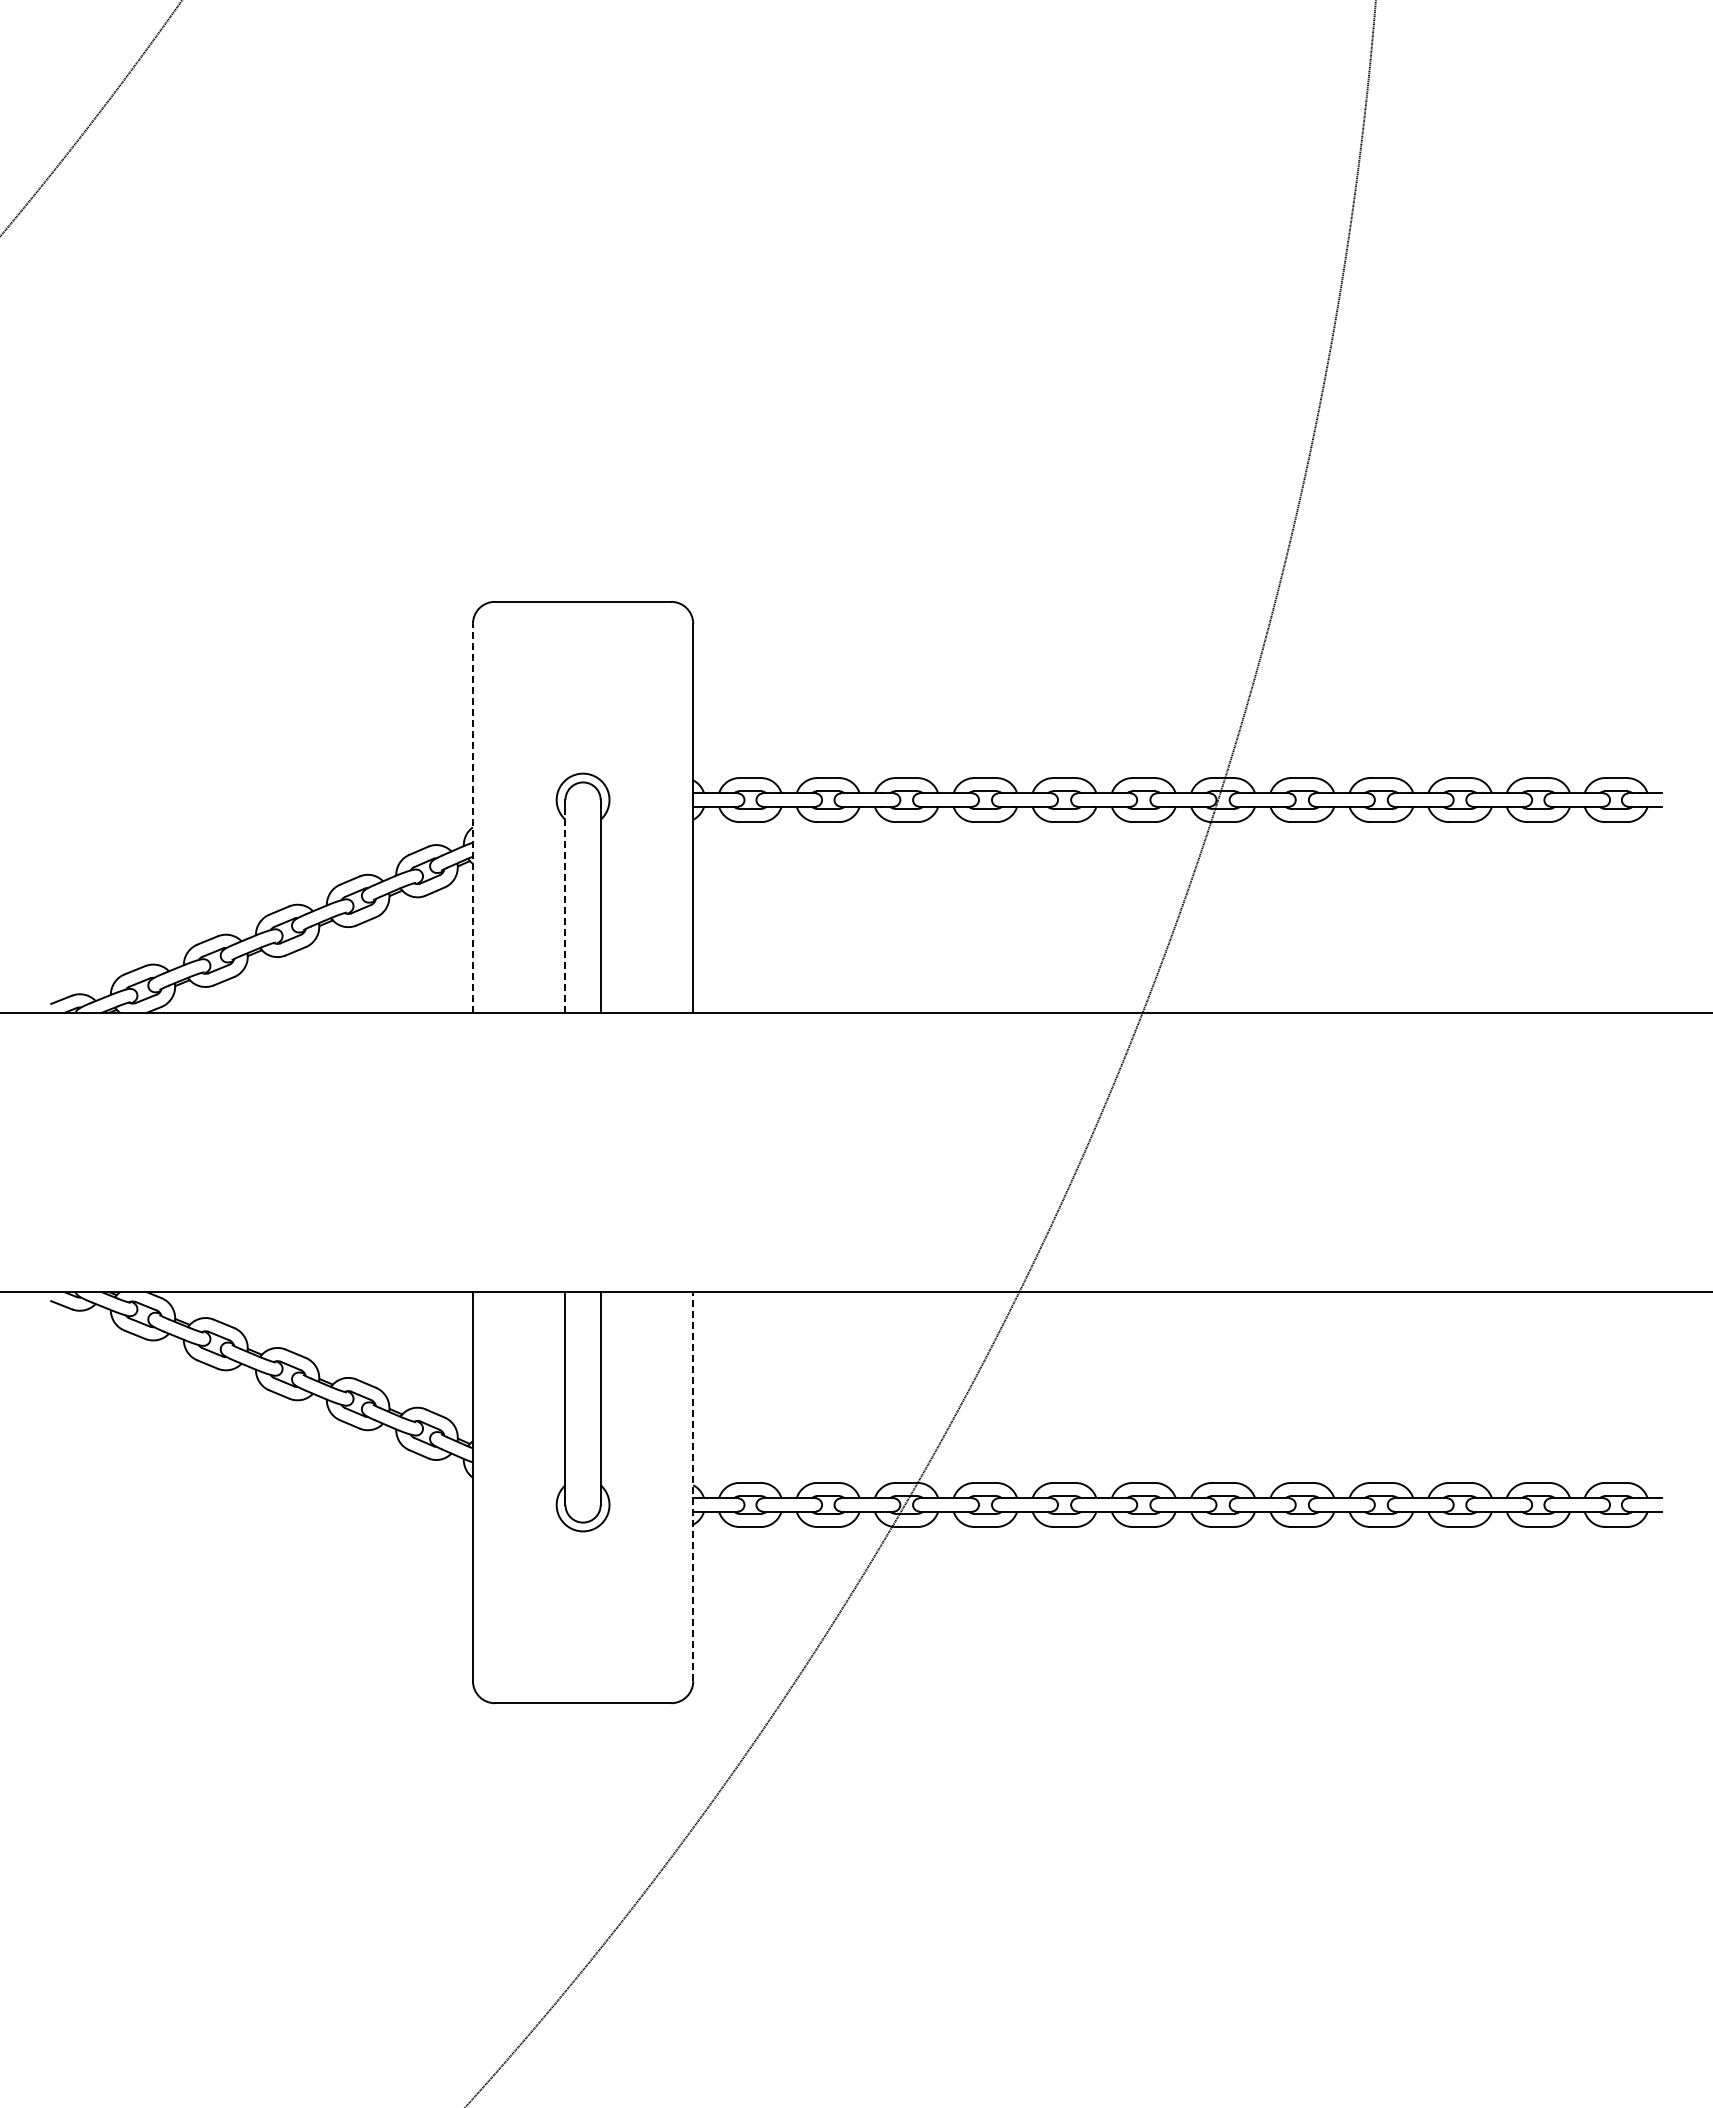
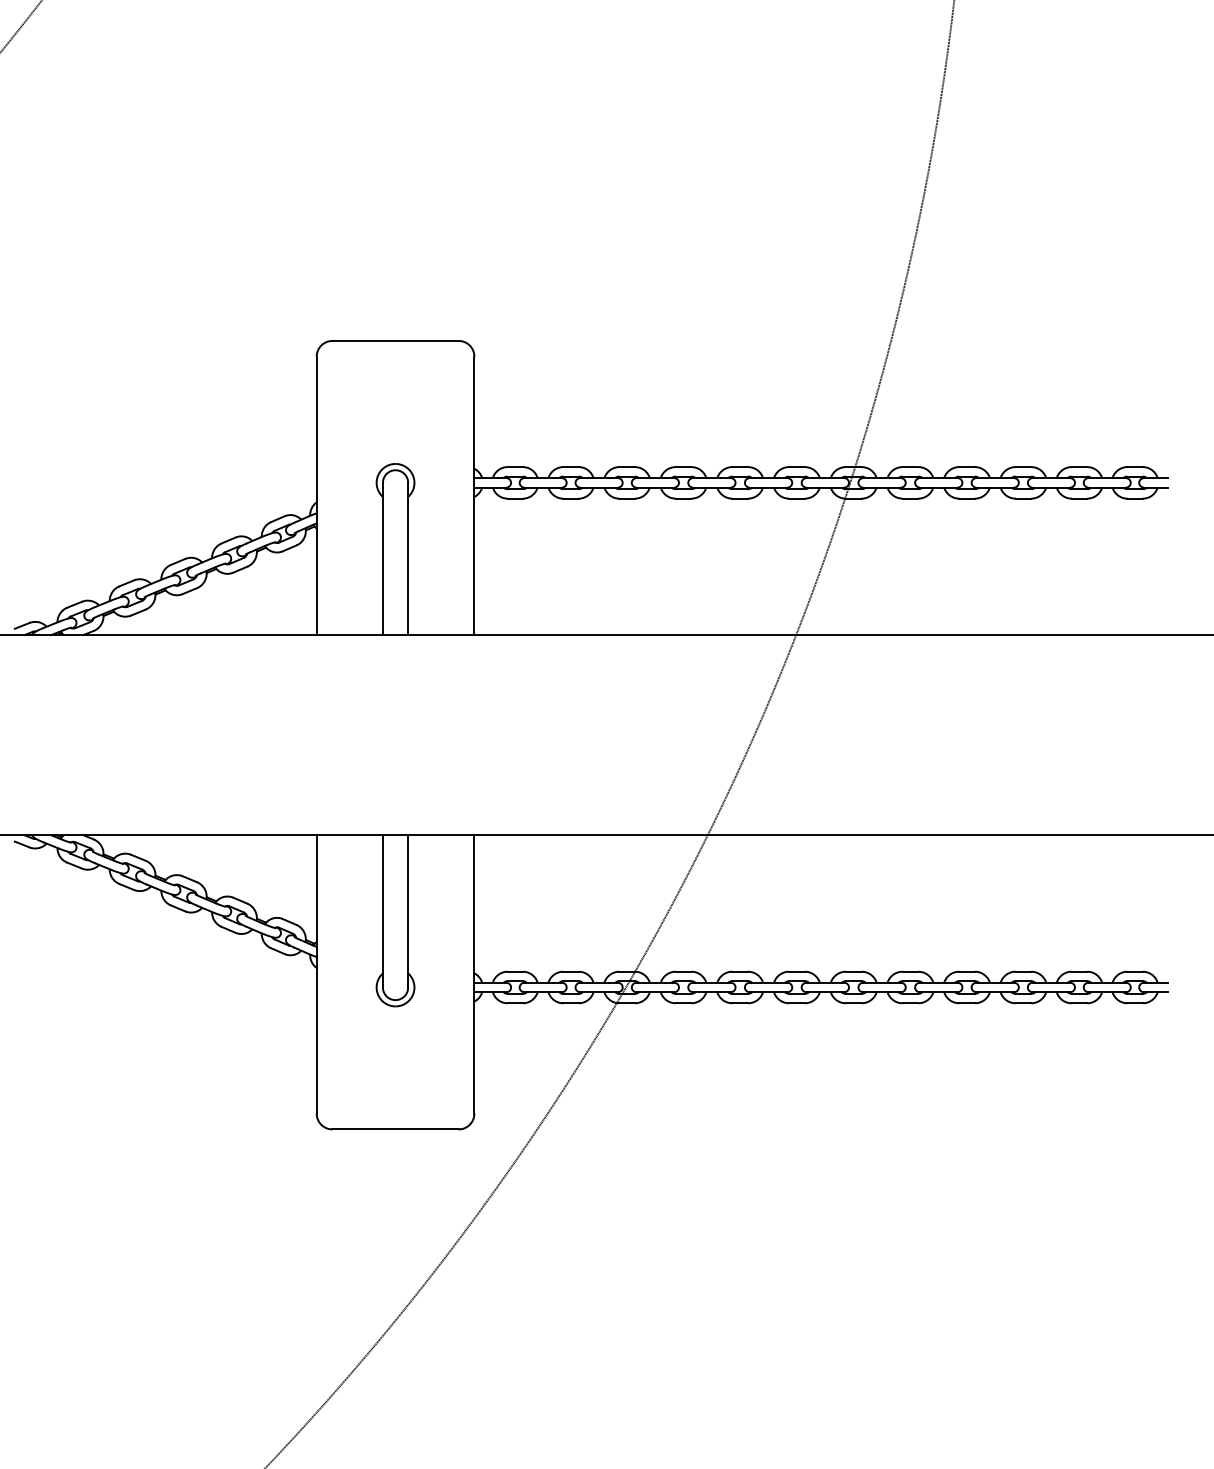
line: (472, 817) -> (316, 495), dashed -> solid
line: (565, 910) -> (382, 561), dashed -> solid
line: (693, 1486) -> (474, 974), dashed -> solid

